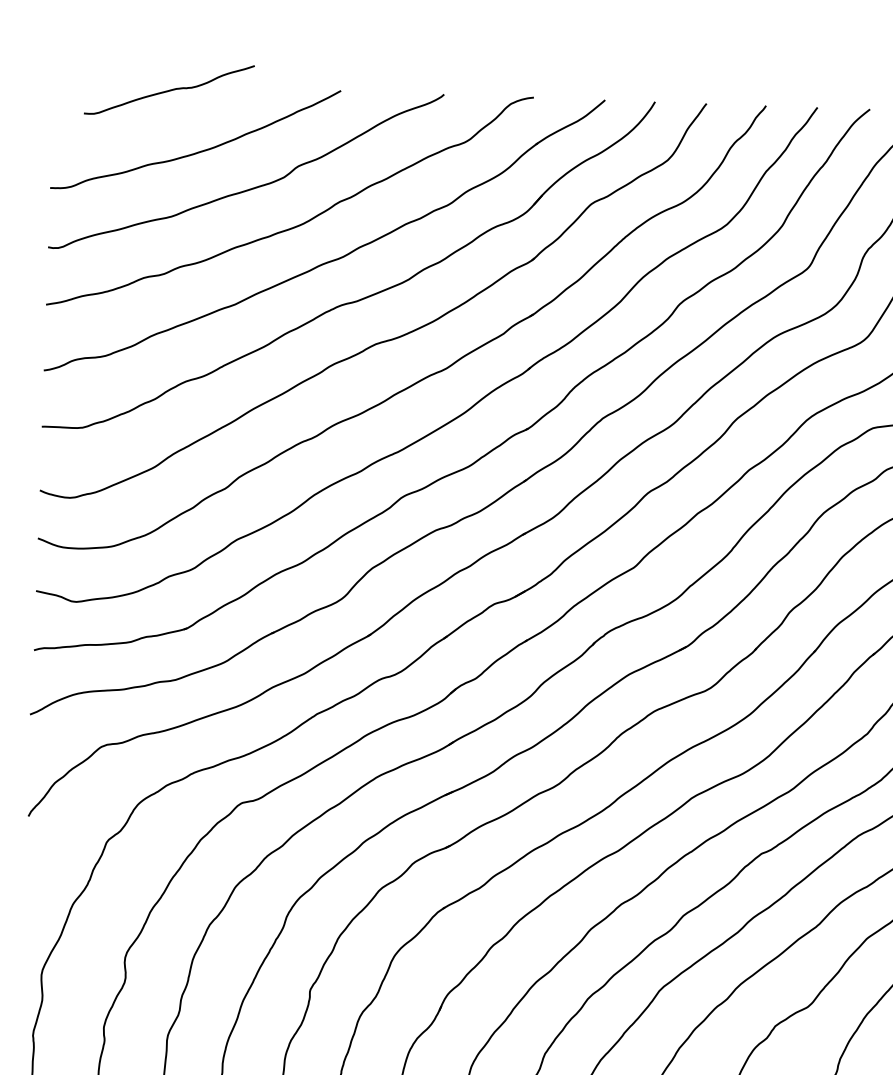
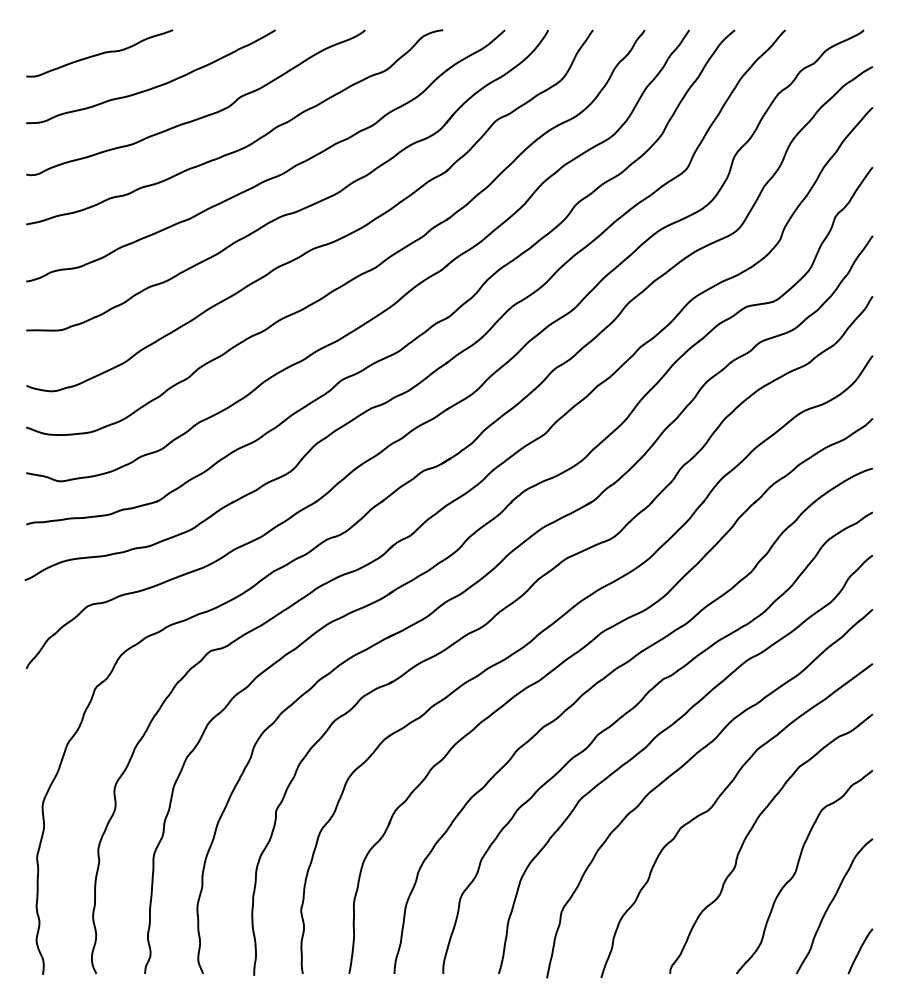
curve: (169, 89) -> (99, 53), moved

